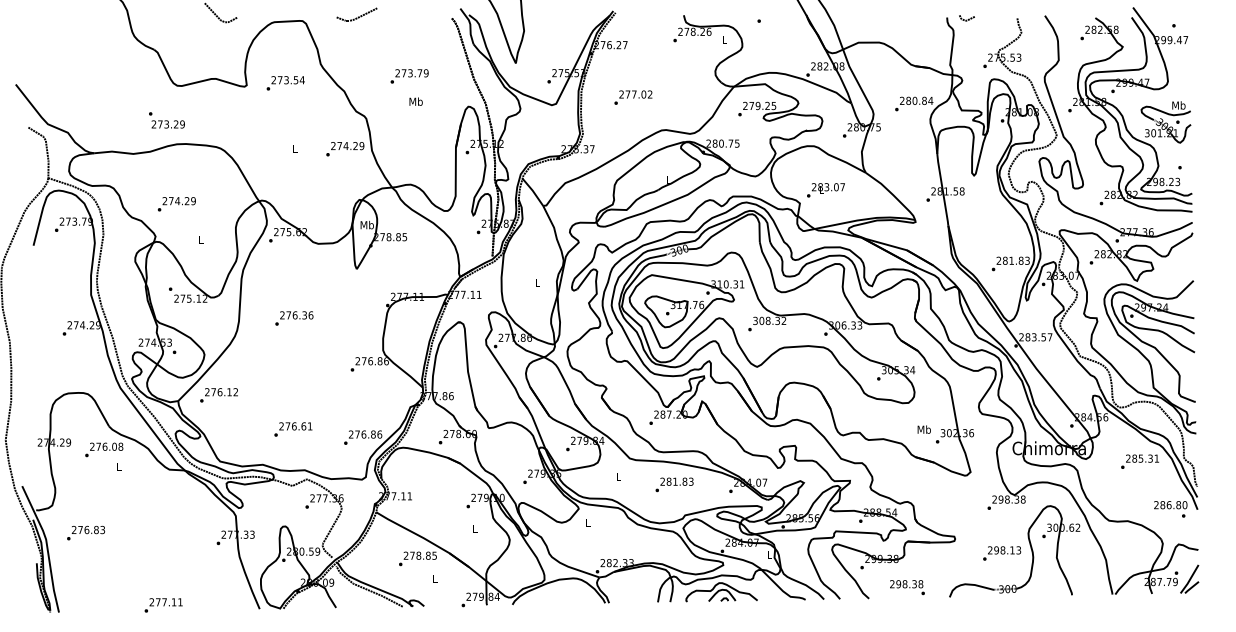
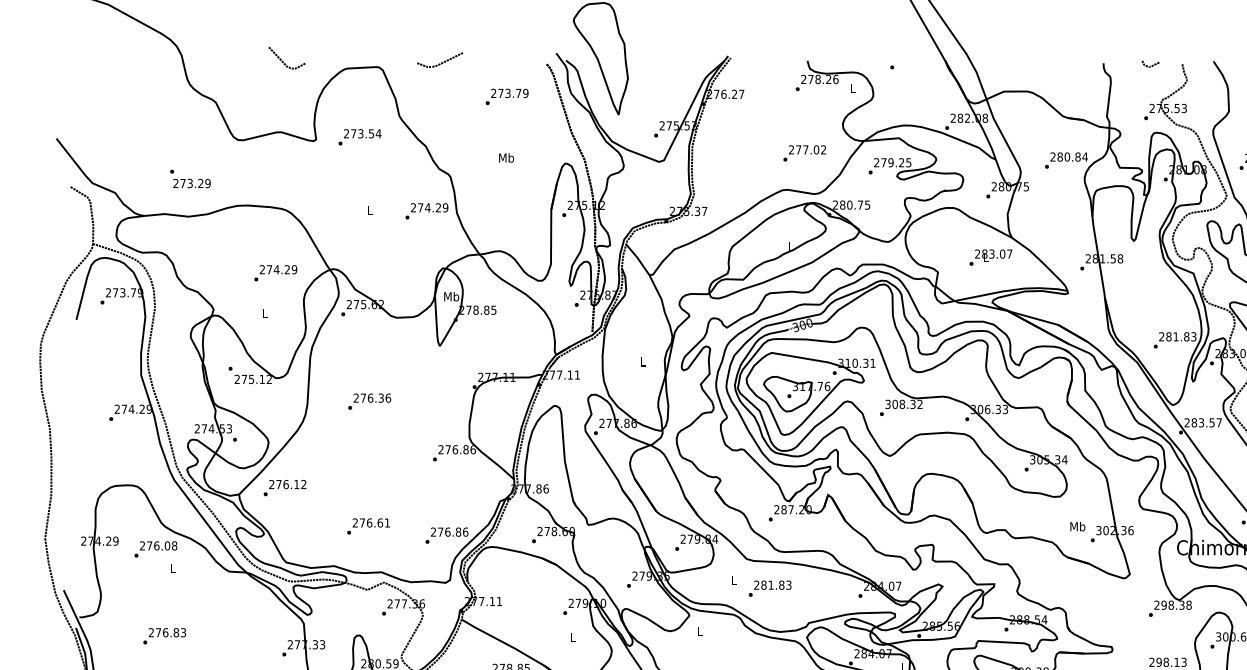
line: (966, 19) -> (1150, 65), moved
text: (409, 76) -> (506, 97), moved
text: (633, 97) -> (804, 153), moved
text: (166, 120) -> (189, 179), moved
text: (825, 190) -> (990, 257), moved
text: (176, 204) -> (275, 273), moved
text: (674, 484) -> (770, 588), moved
text: (85, 532) -> (164, 635), moved

